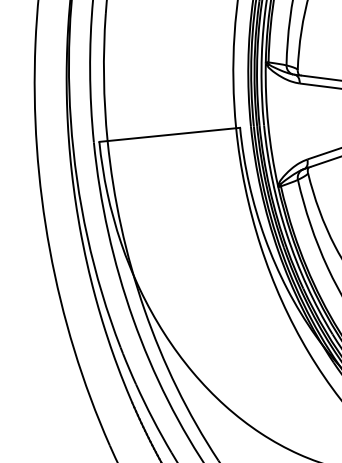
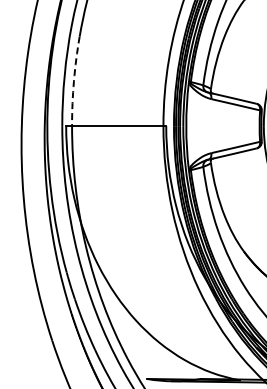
arc: (103, 78) -> (73, 81), solid -> dashed

